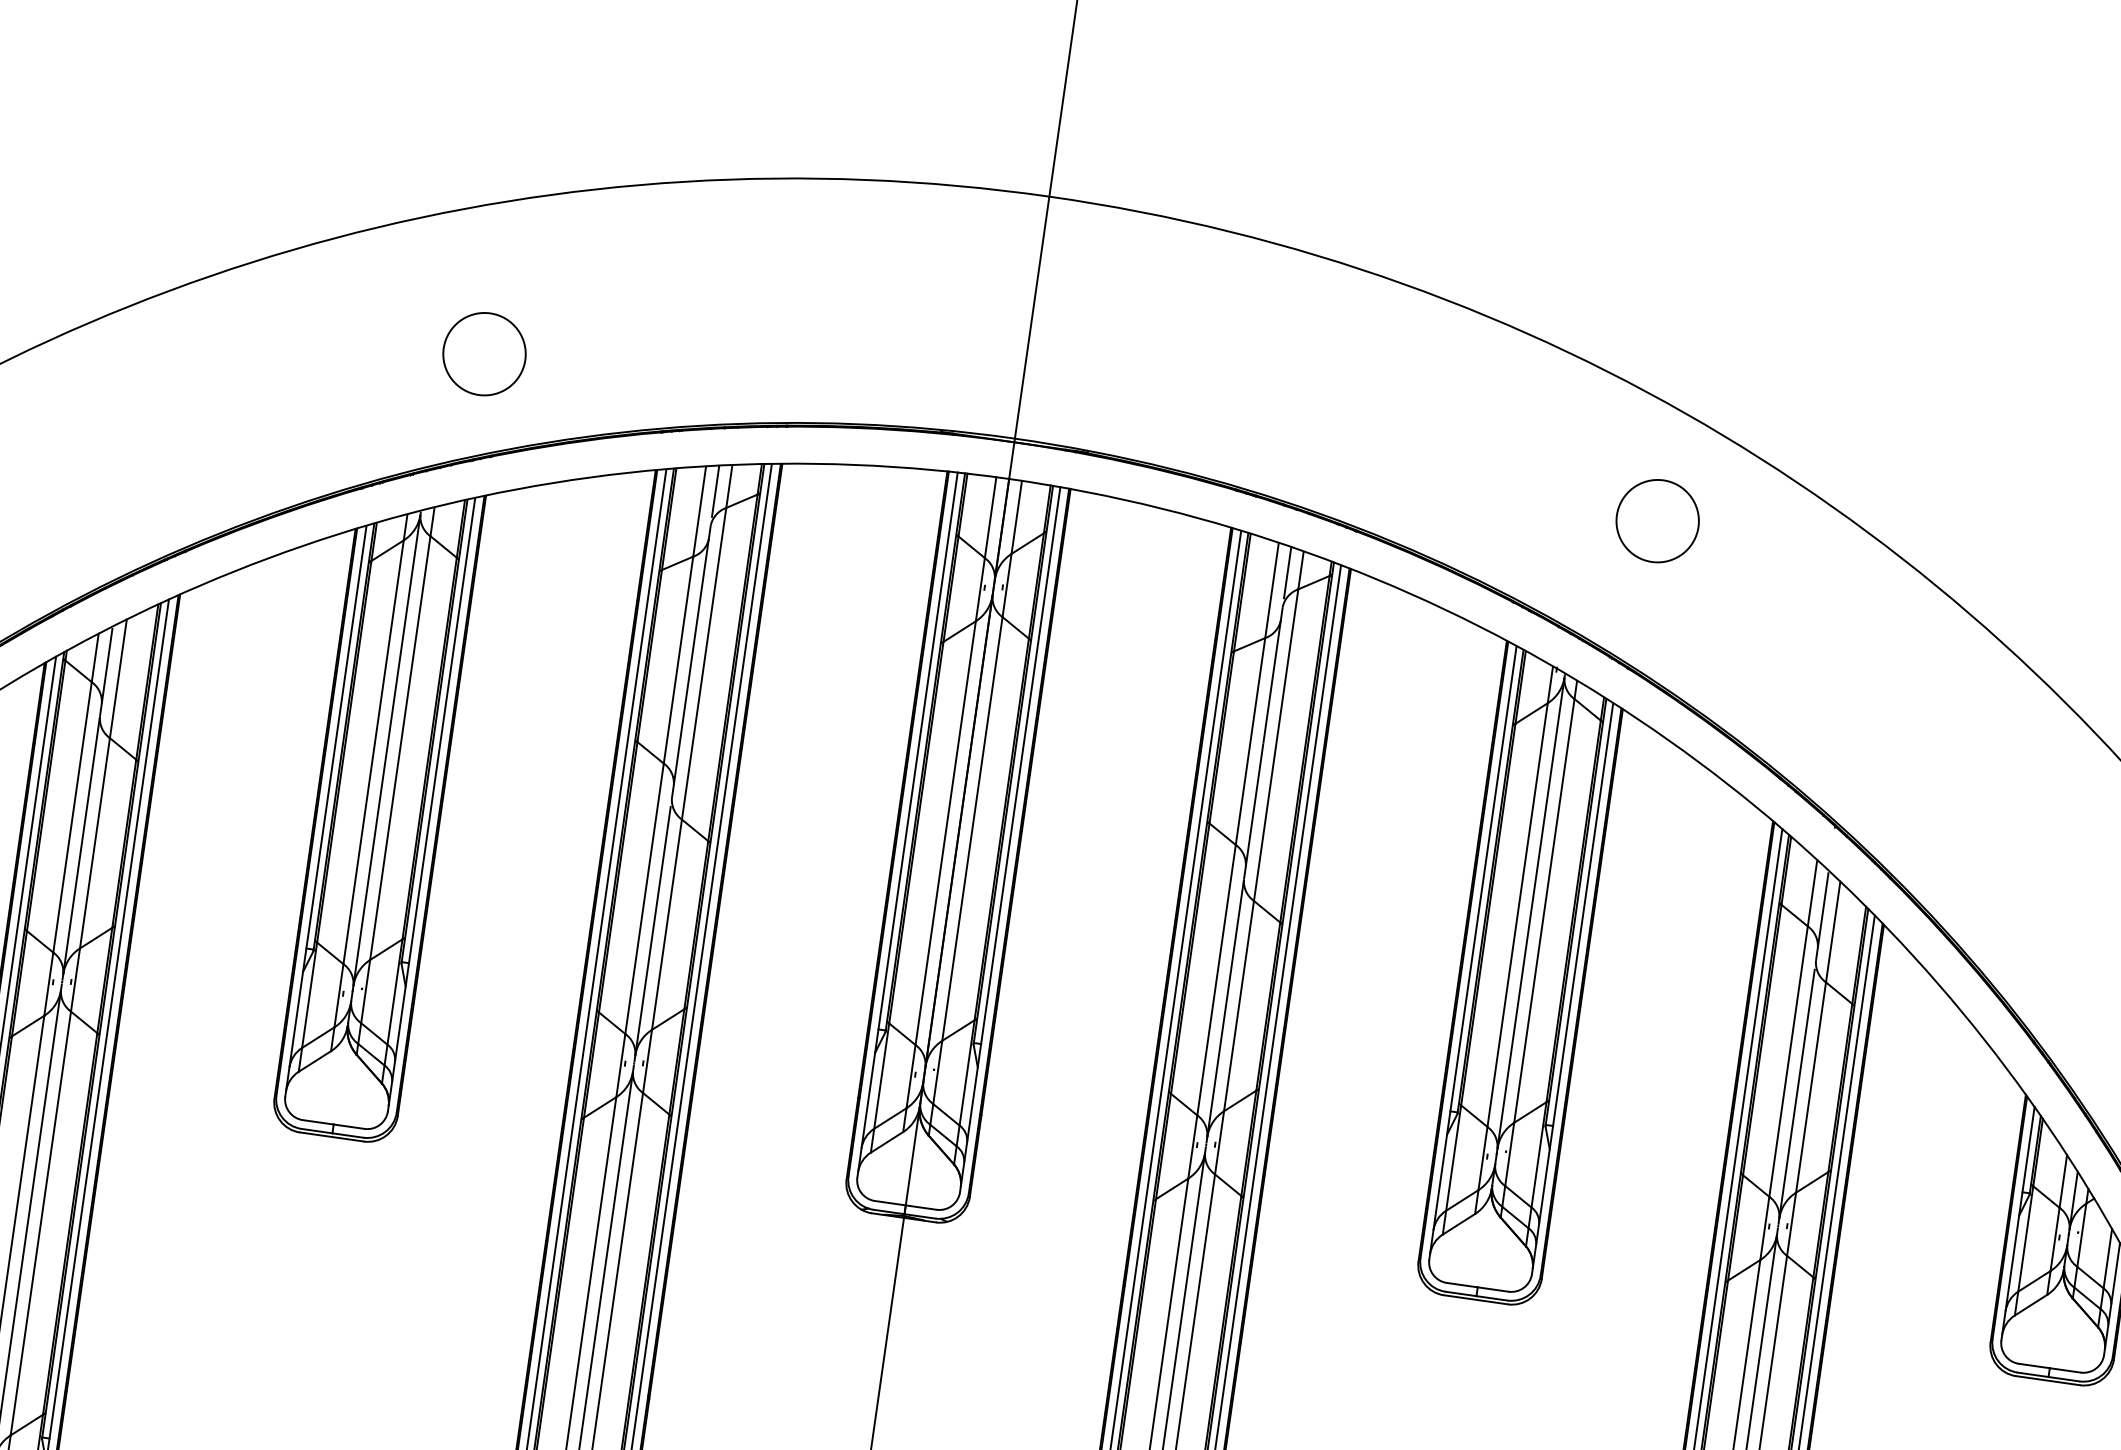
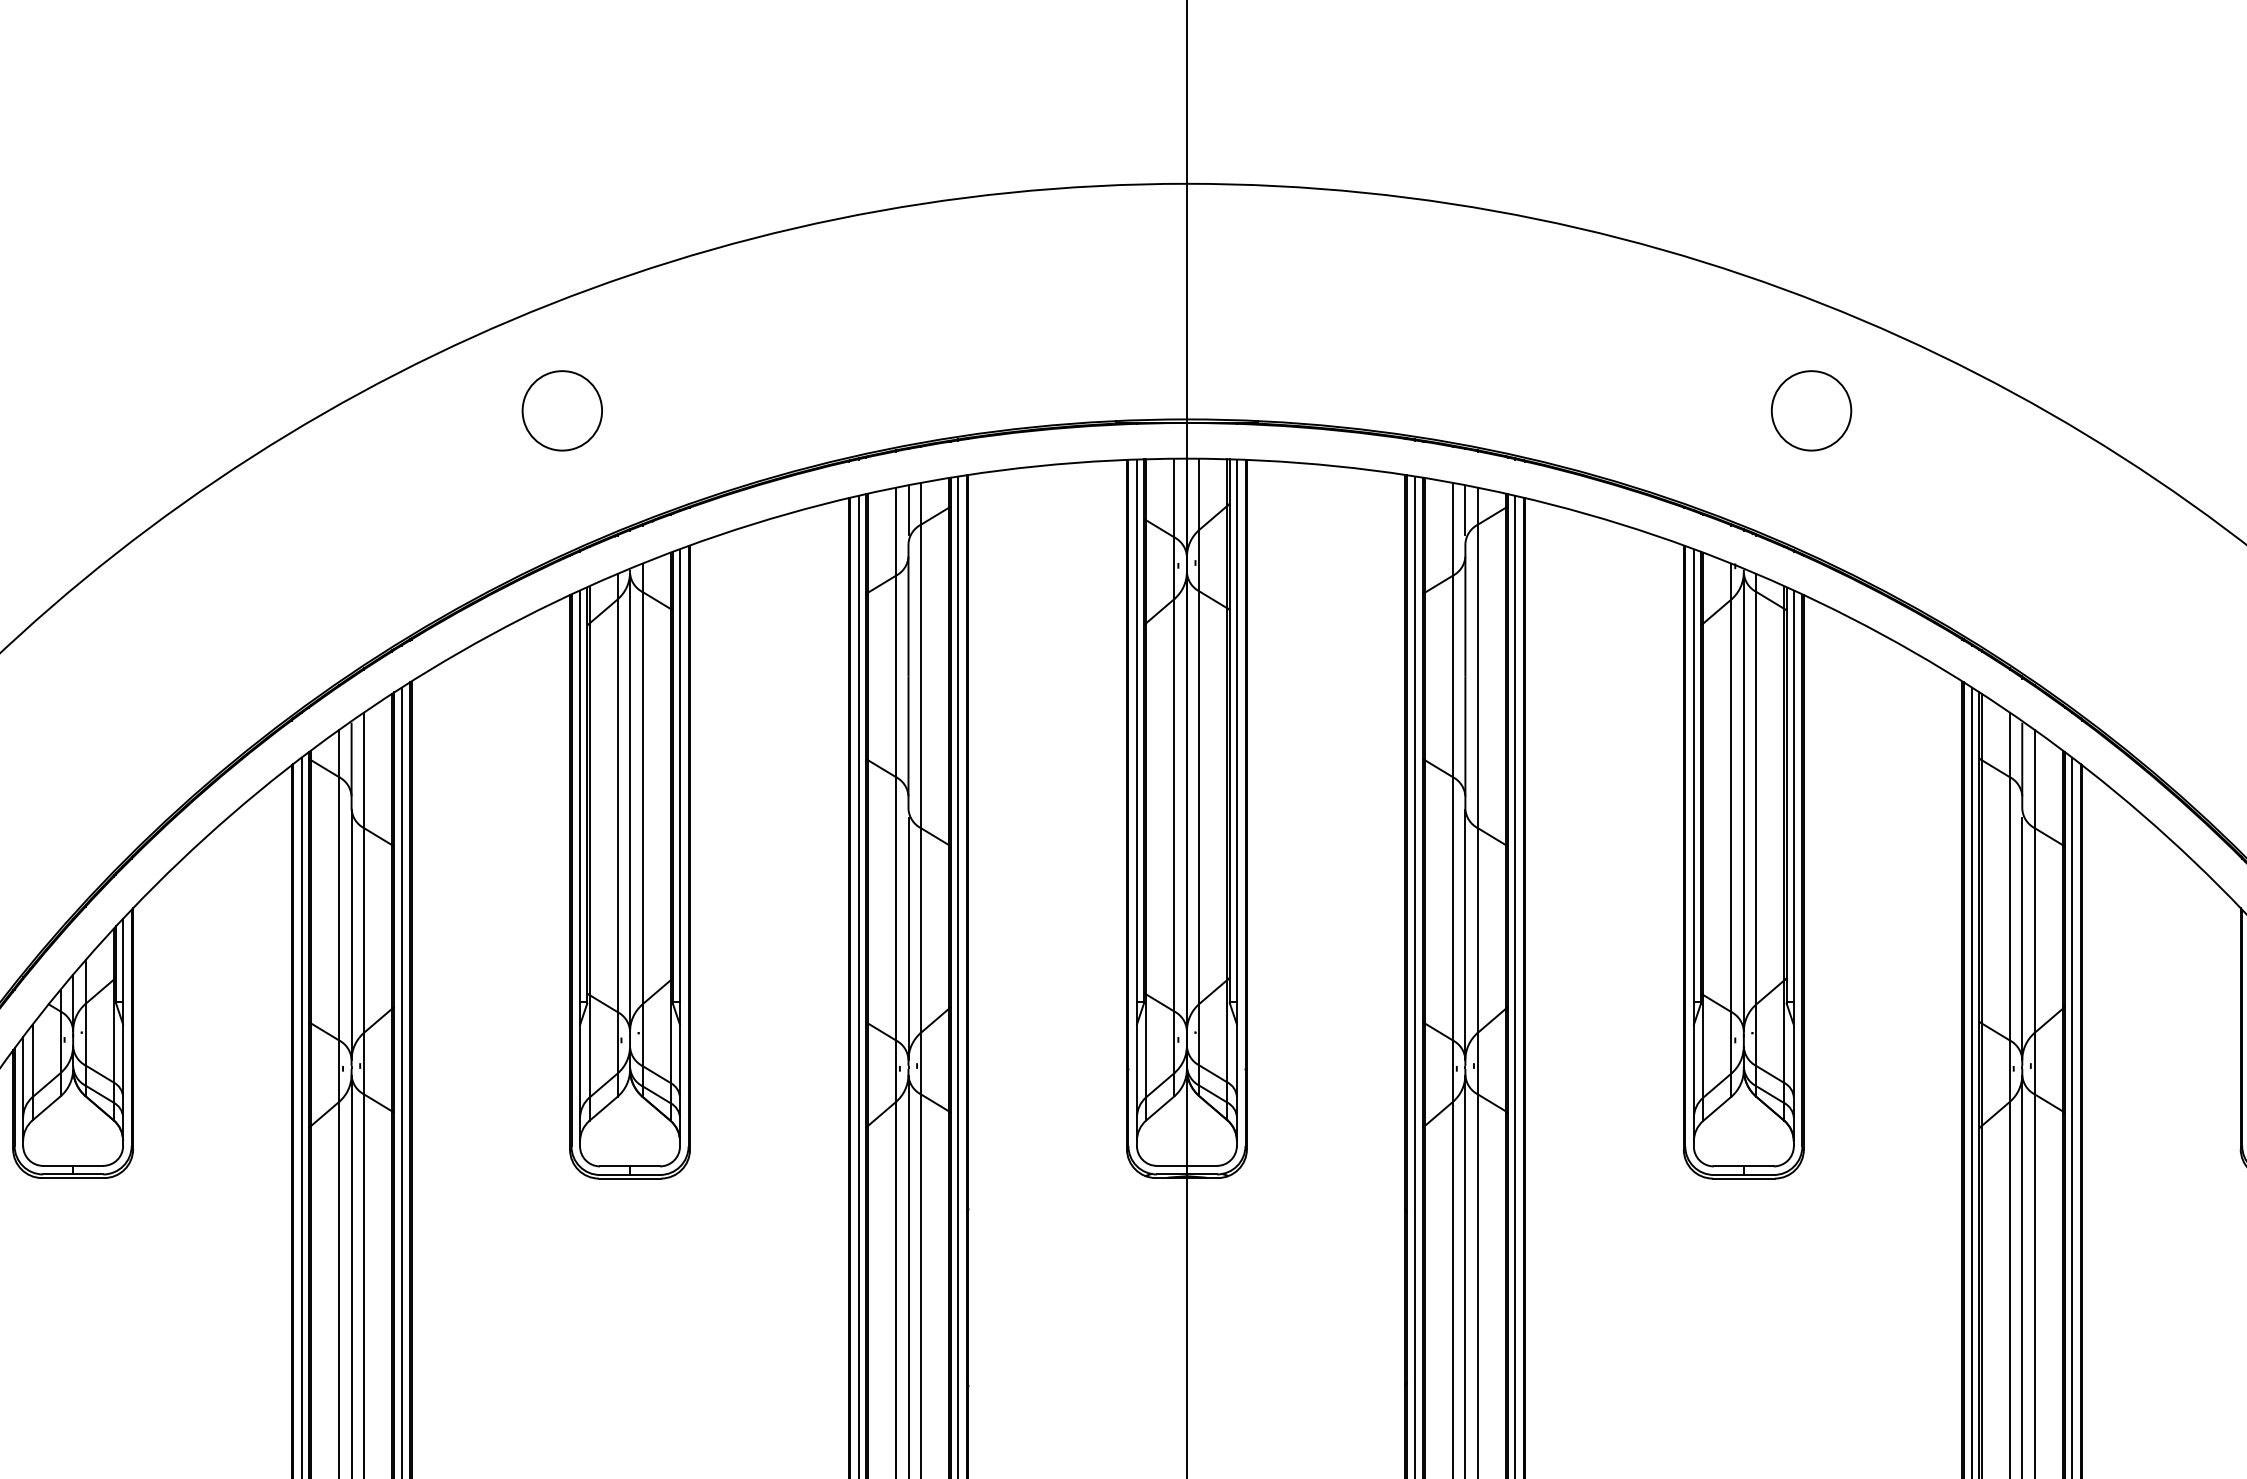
circle: (483, 353) -> (561, 410), moved

